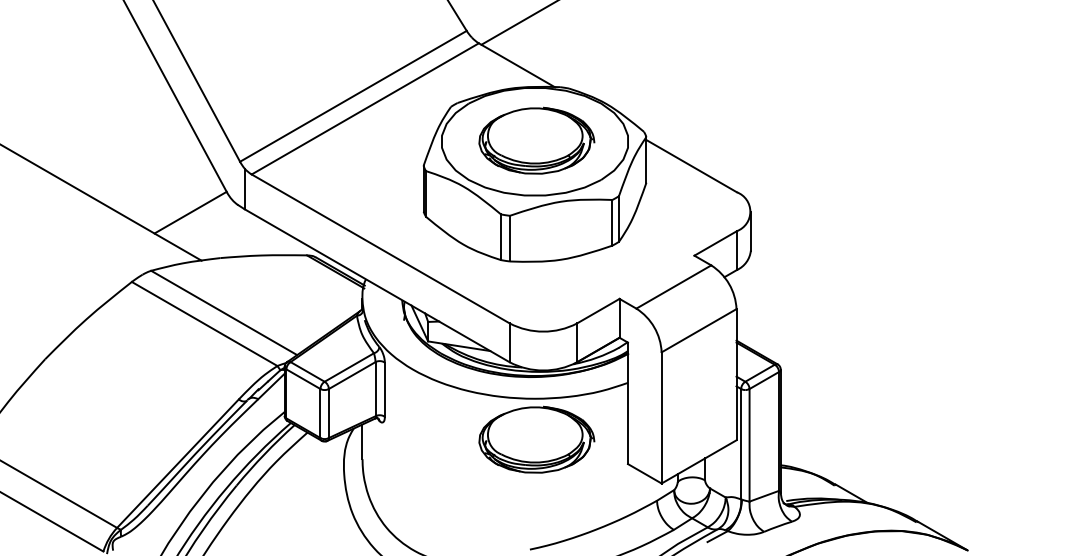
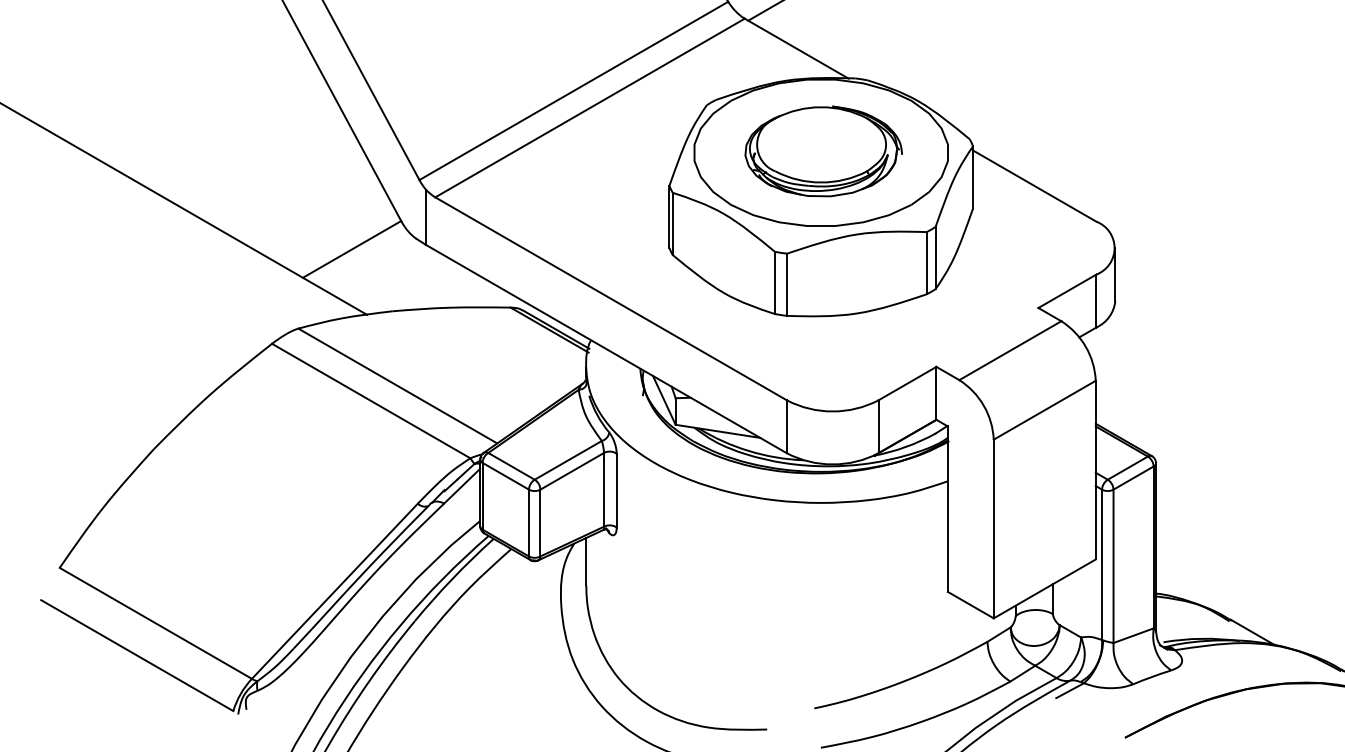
part: (536, 439) -> (823, 558), removed

